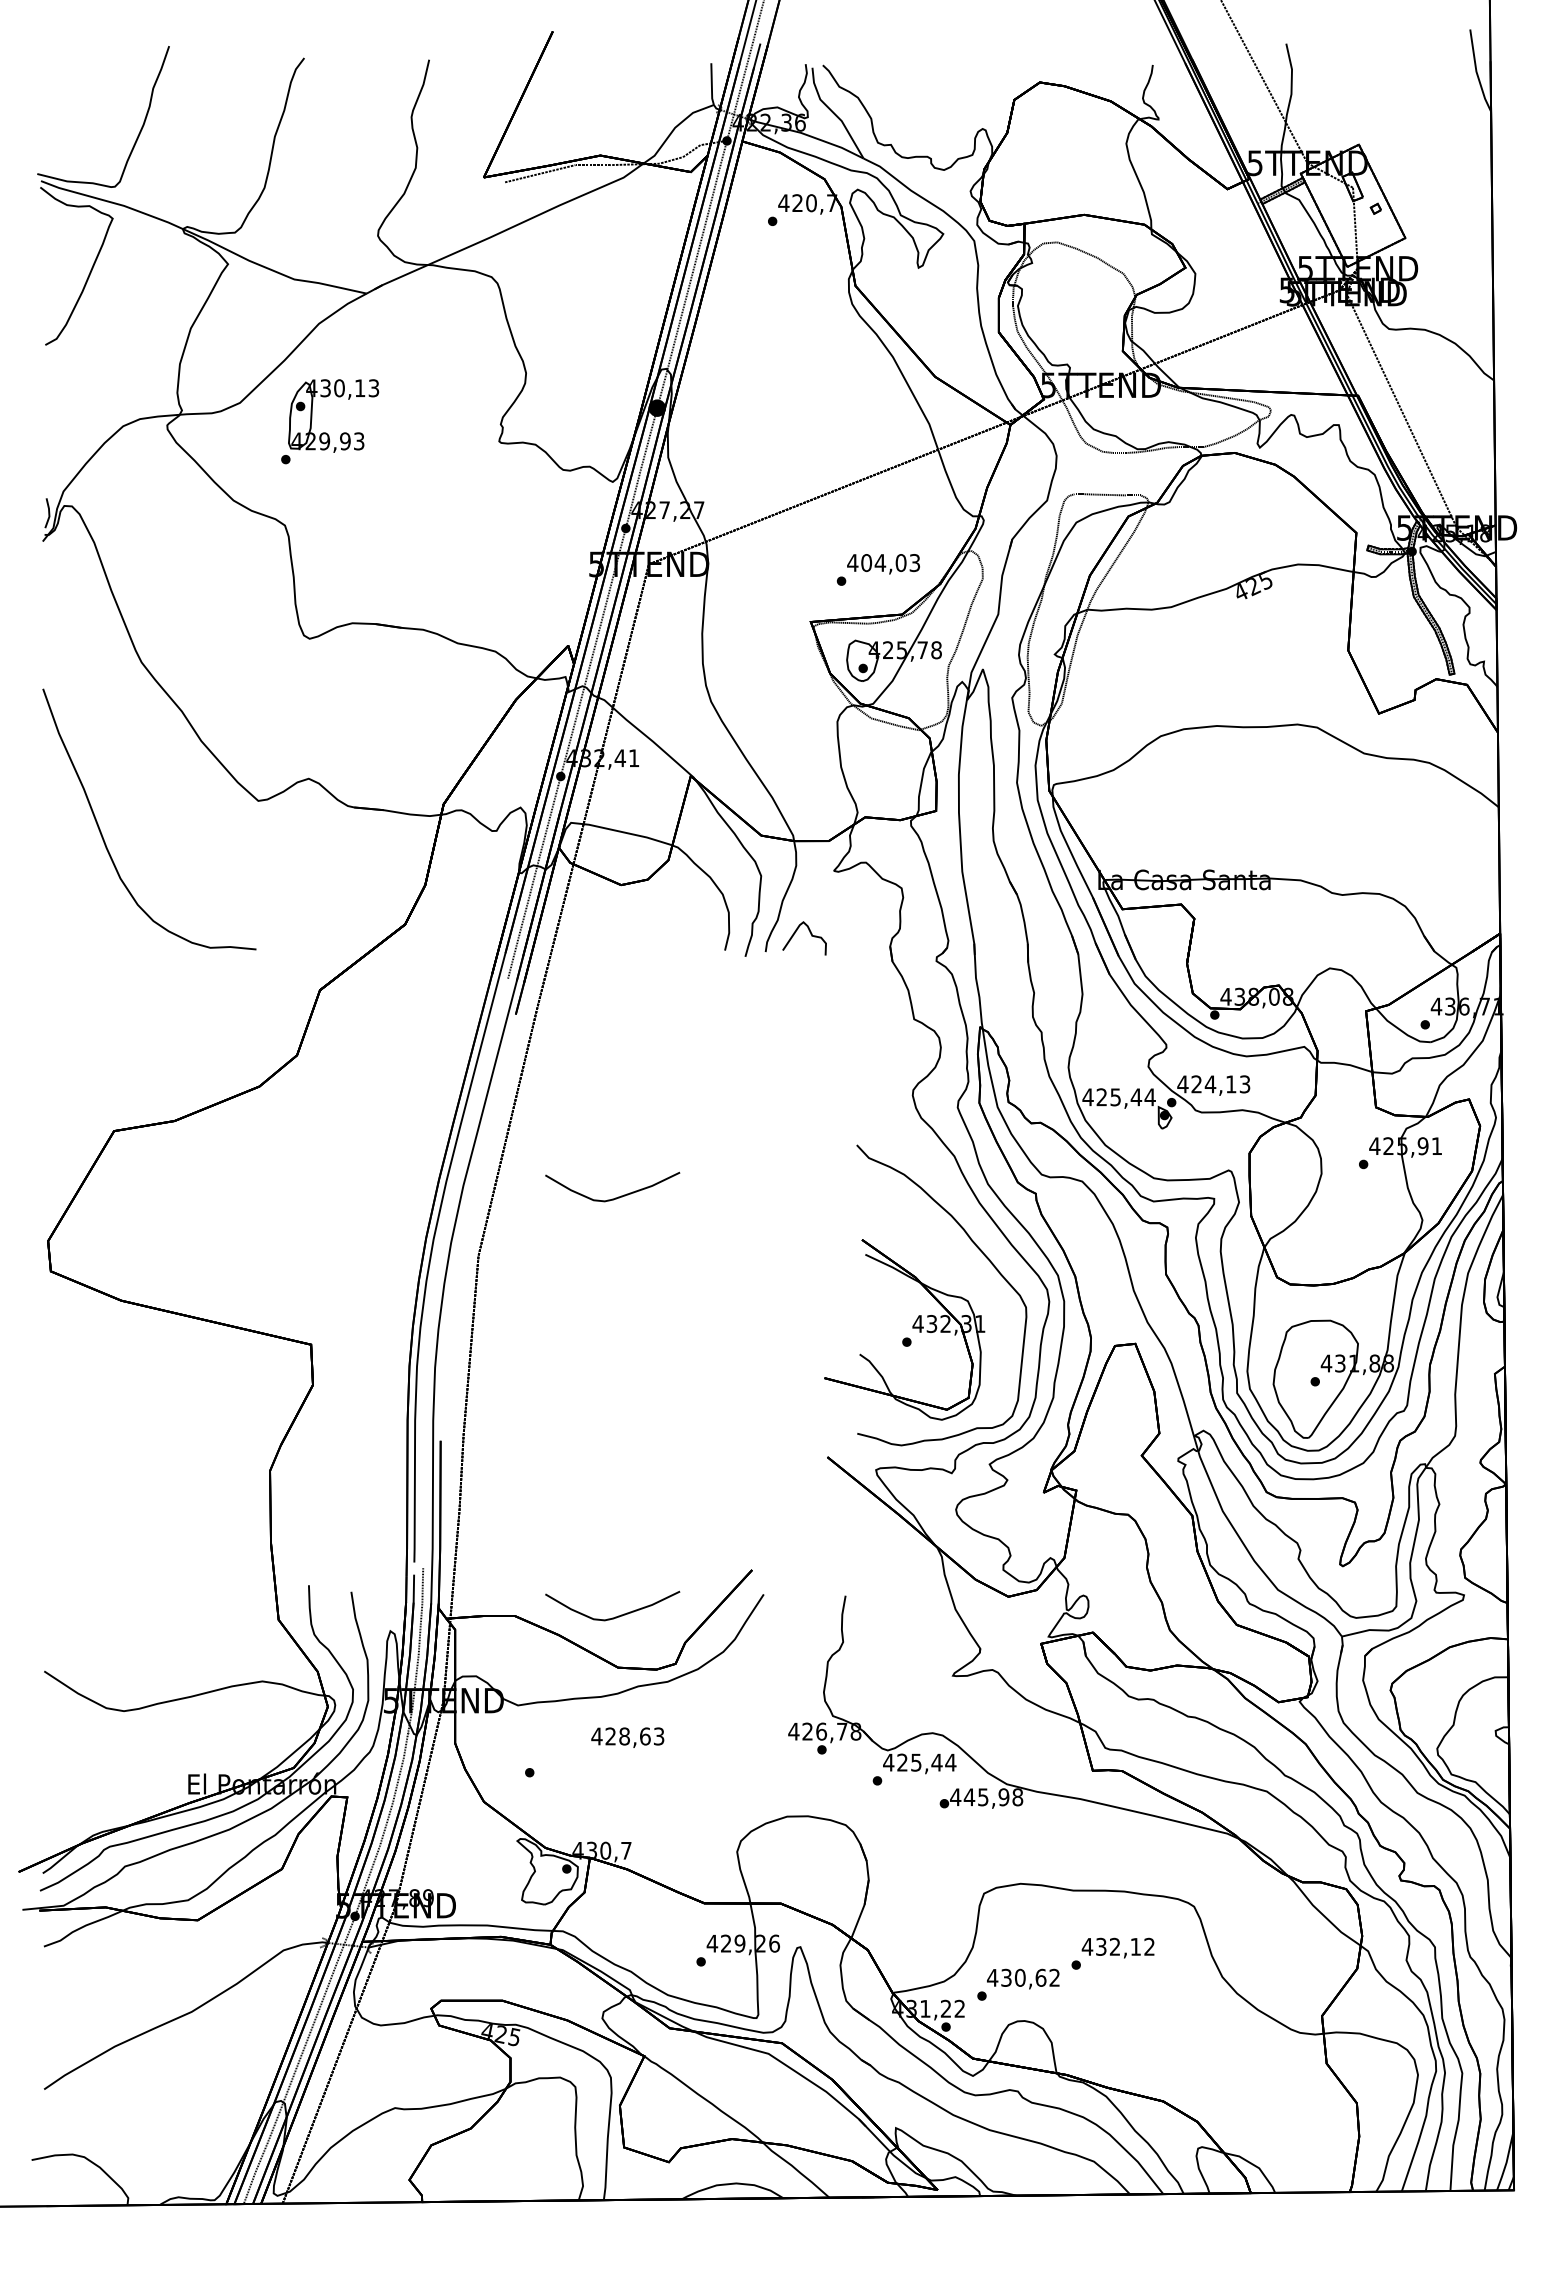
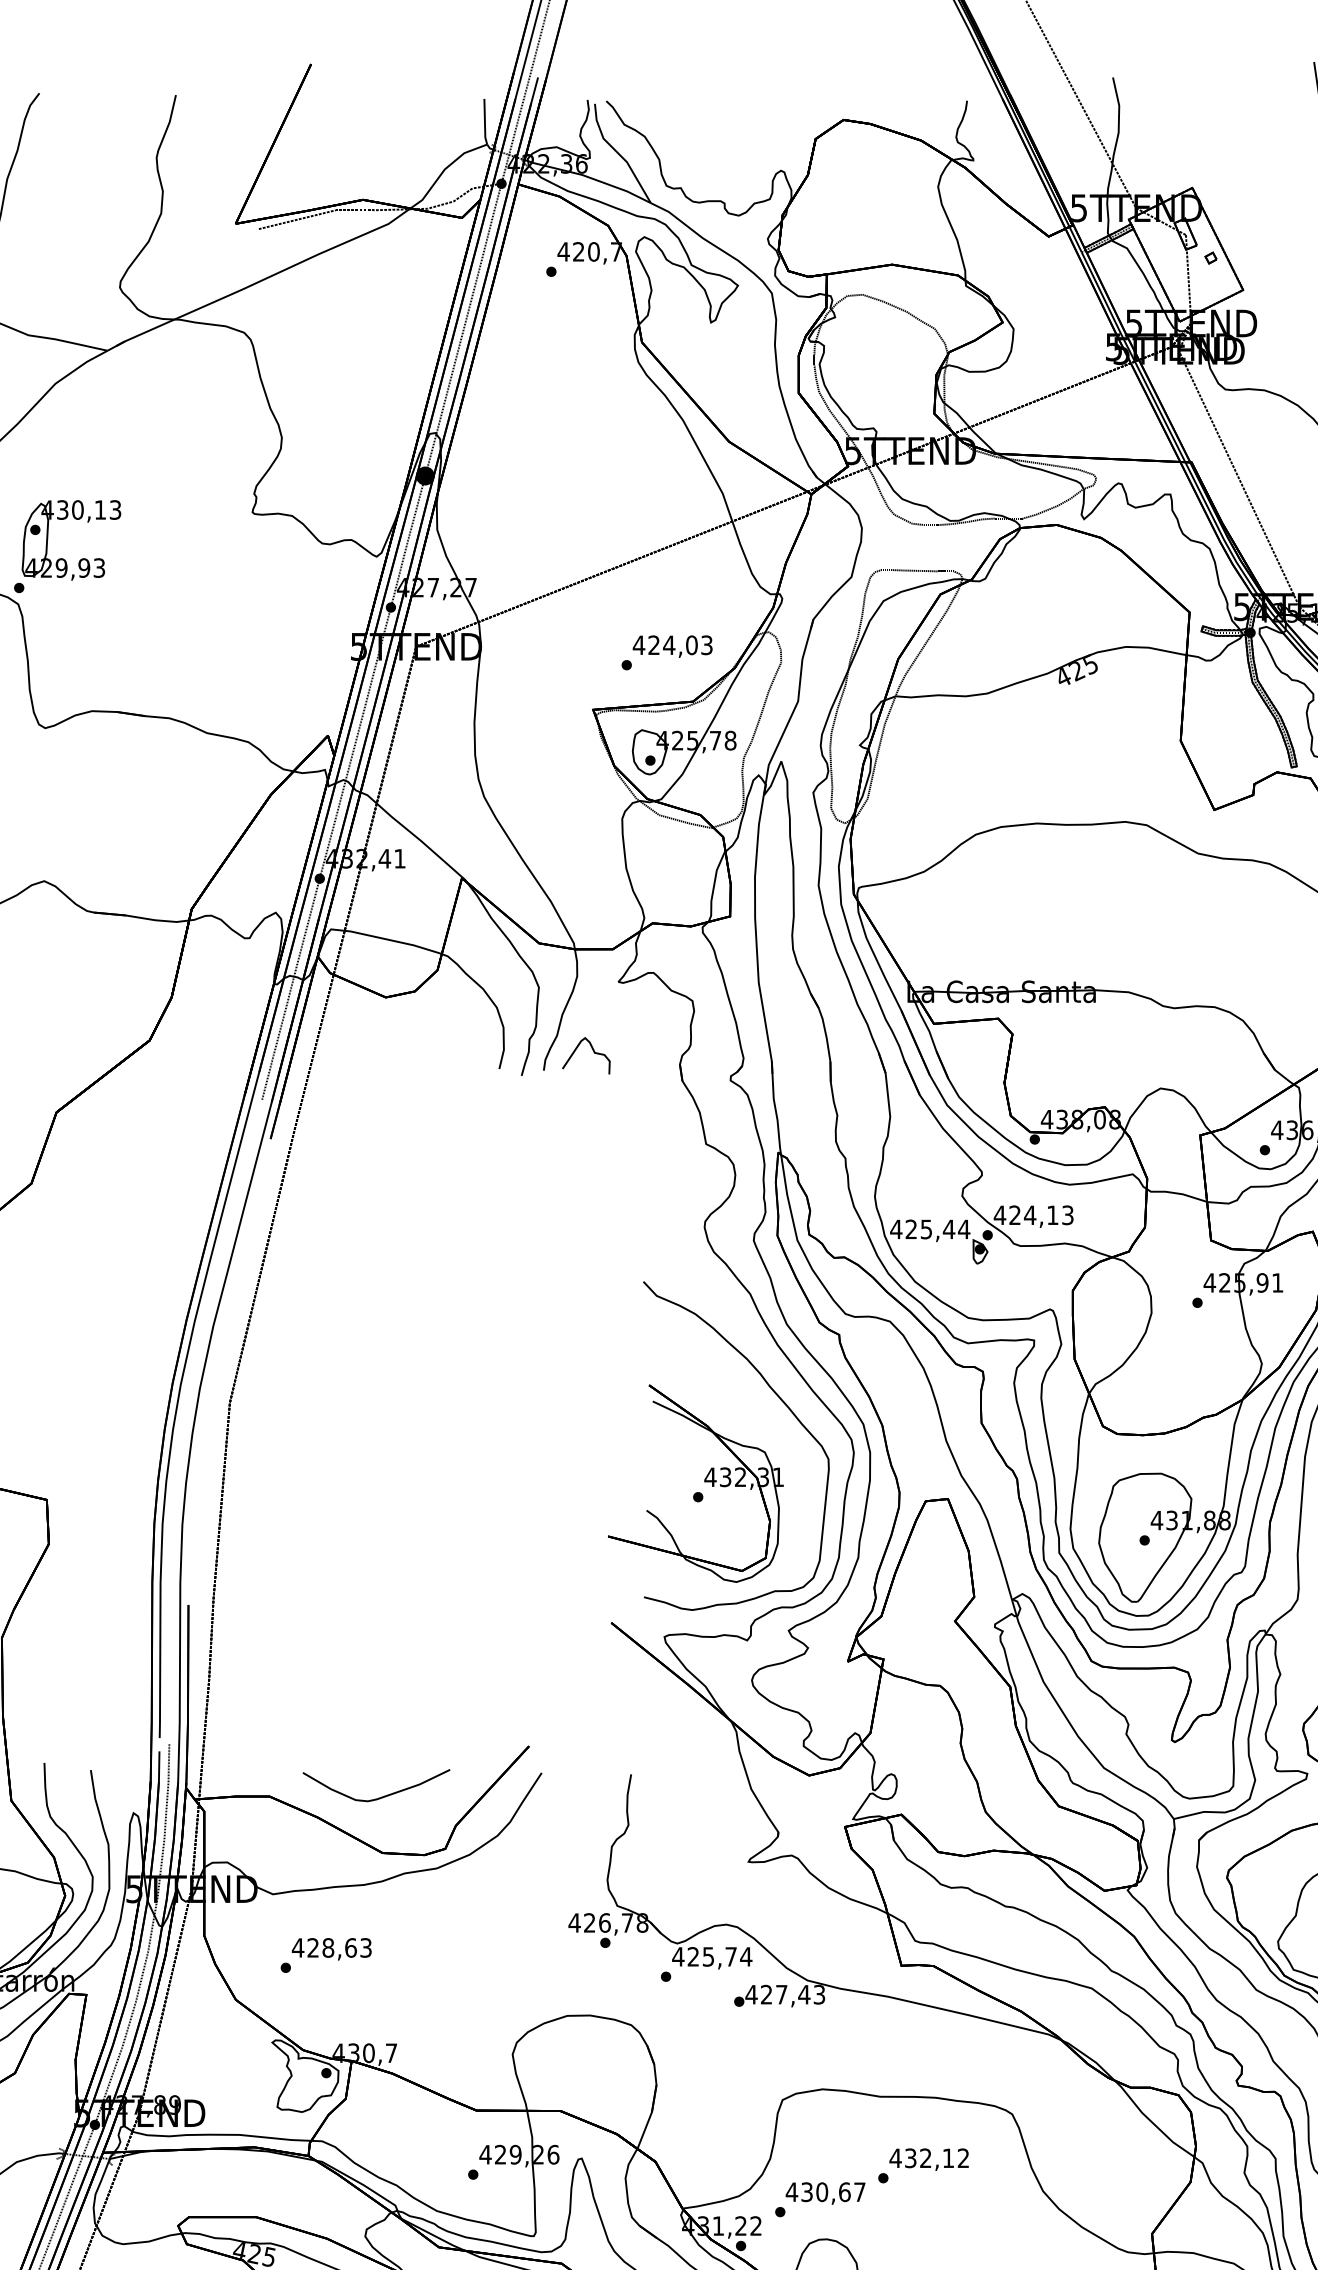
part: (326, 432) -> (63, 558), moved
text: (866, 563) -> (654, 645), 404,03 -> 424,03
curve: (615, 1197) -> (379, 1338), removed
text: (627, 1737) -> (331, 1949), moved
text: (936, 1762) -> (730, 1956), 425,44 -> 425,74
text: (993, 1797) -> (792, 1994), 445,98 -> 427,43
text: (1054, 1977) -> (859, 2191), 430,62 -> 430,67

